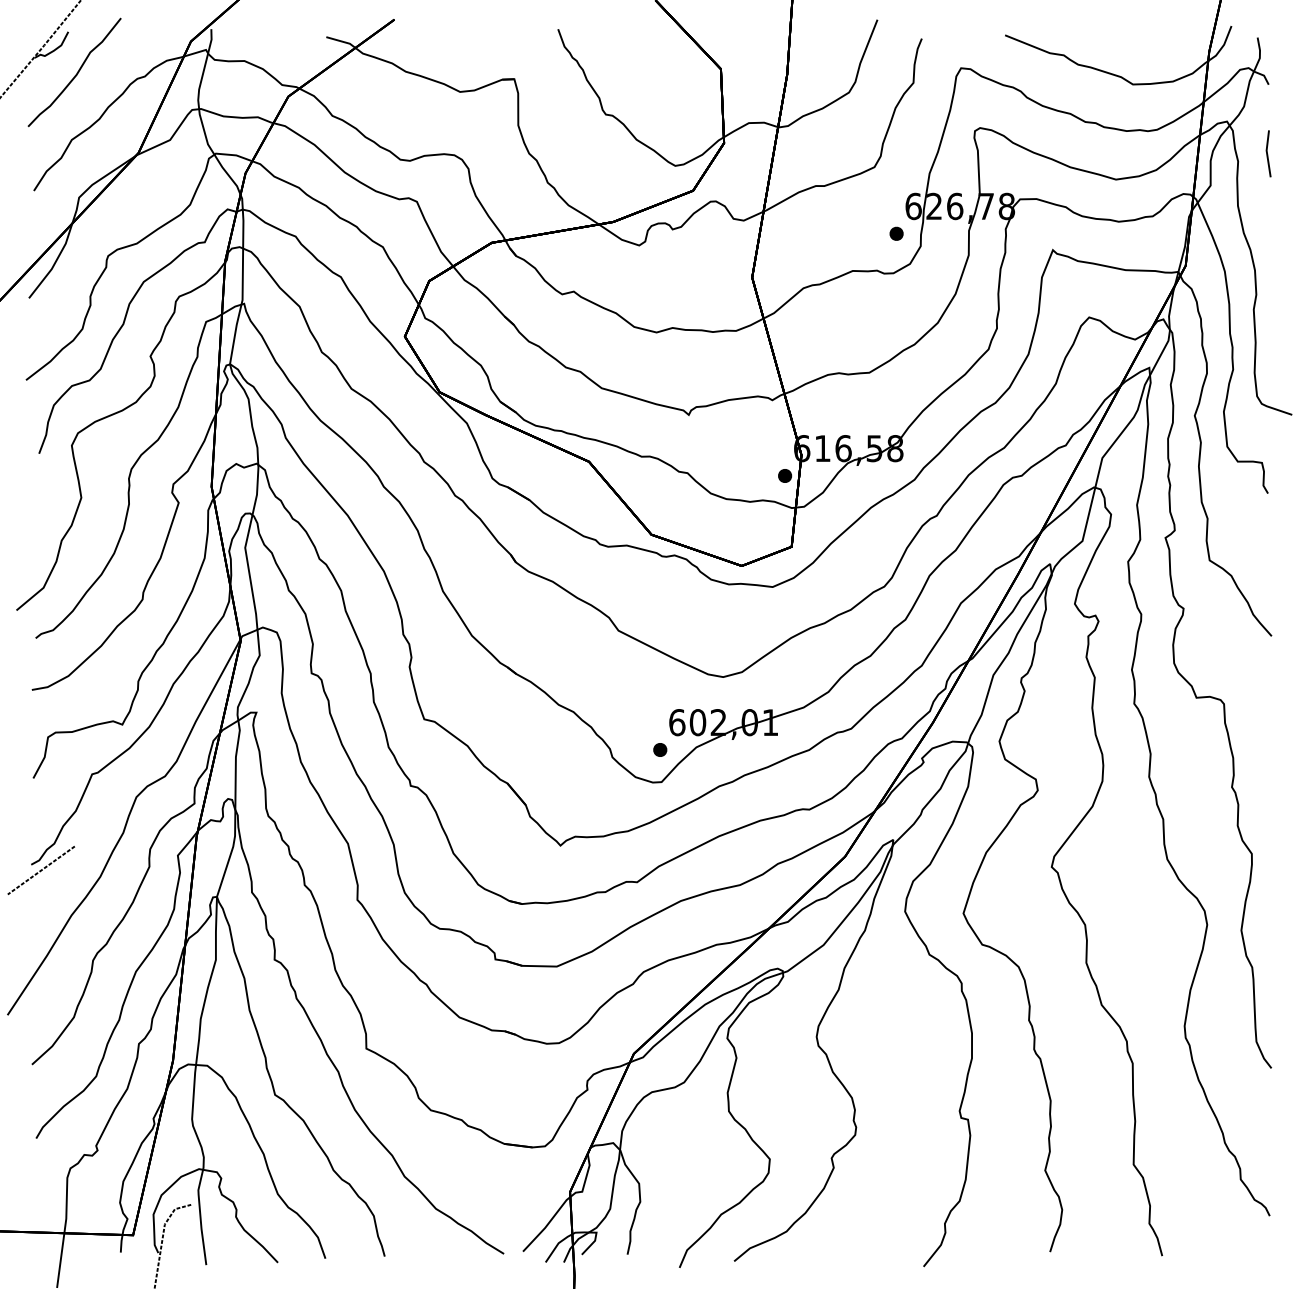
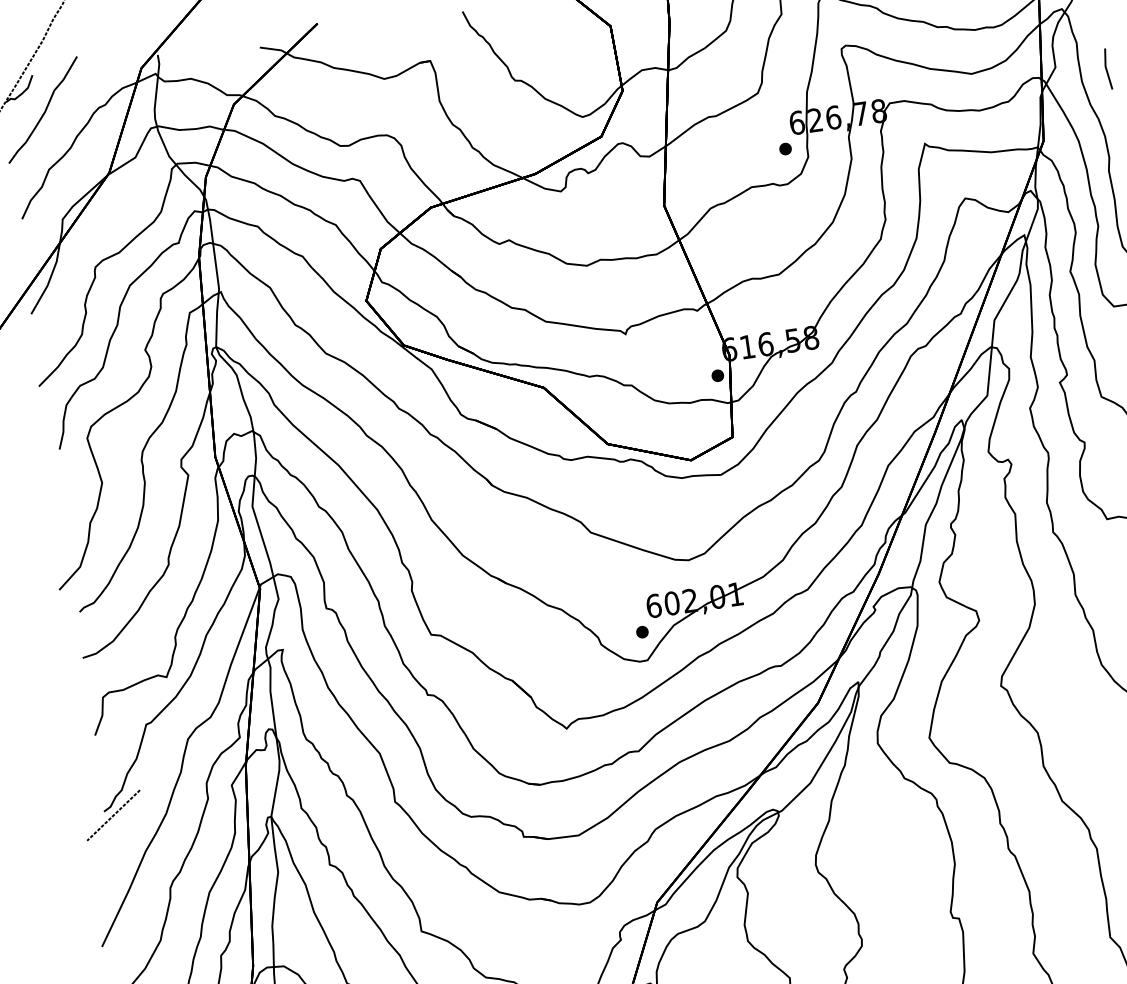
line: (1267, 153) -> (1106, 68), moved

